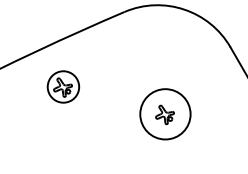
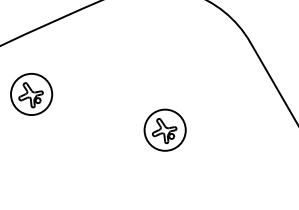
circle: (165, 114) -> (165, 130), size x0.62

